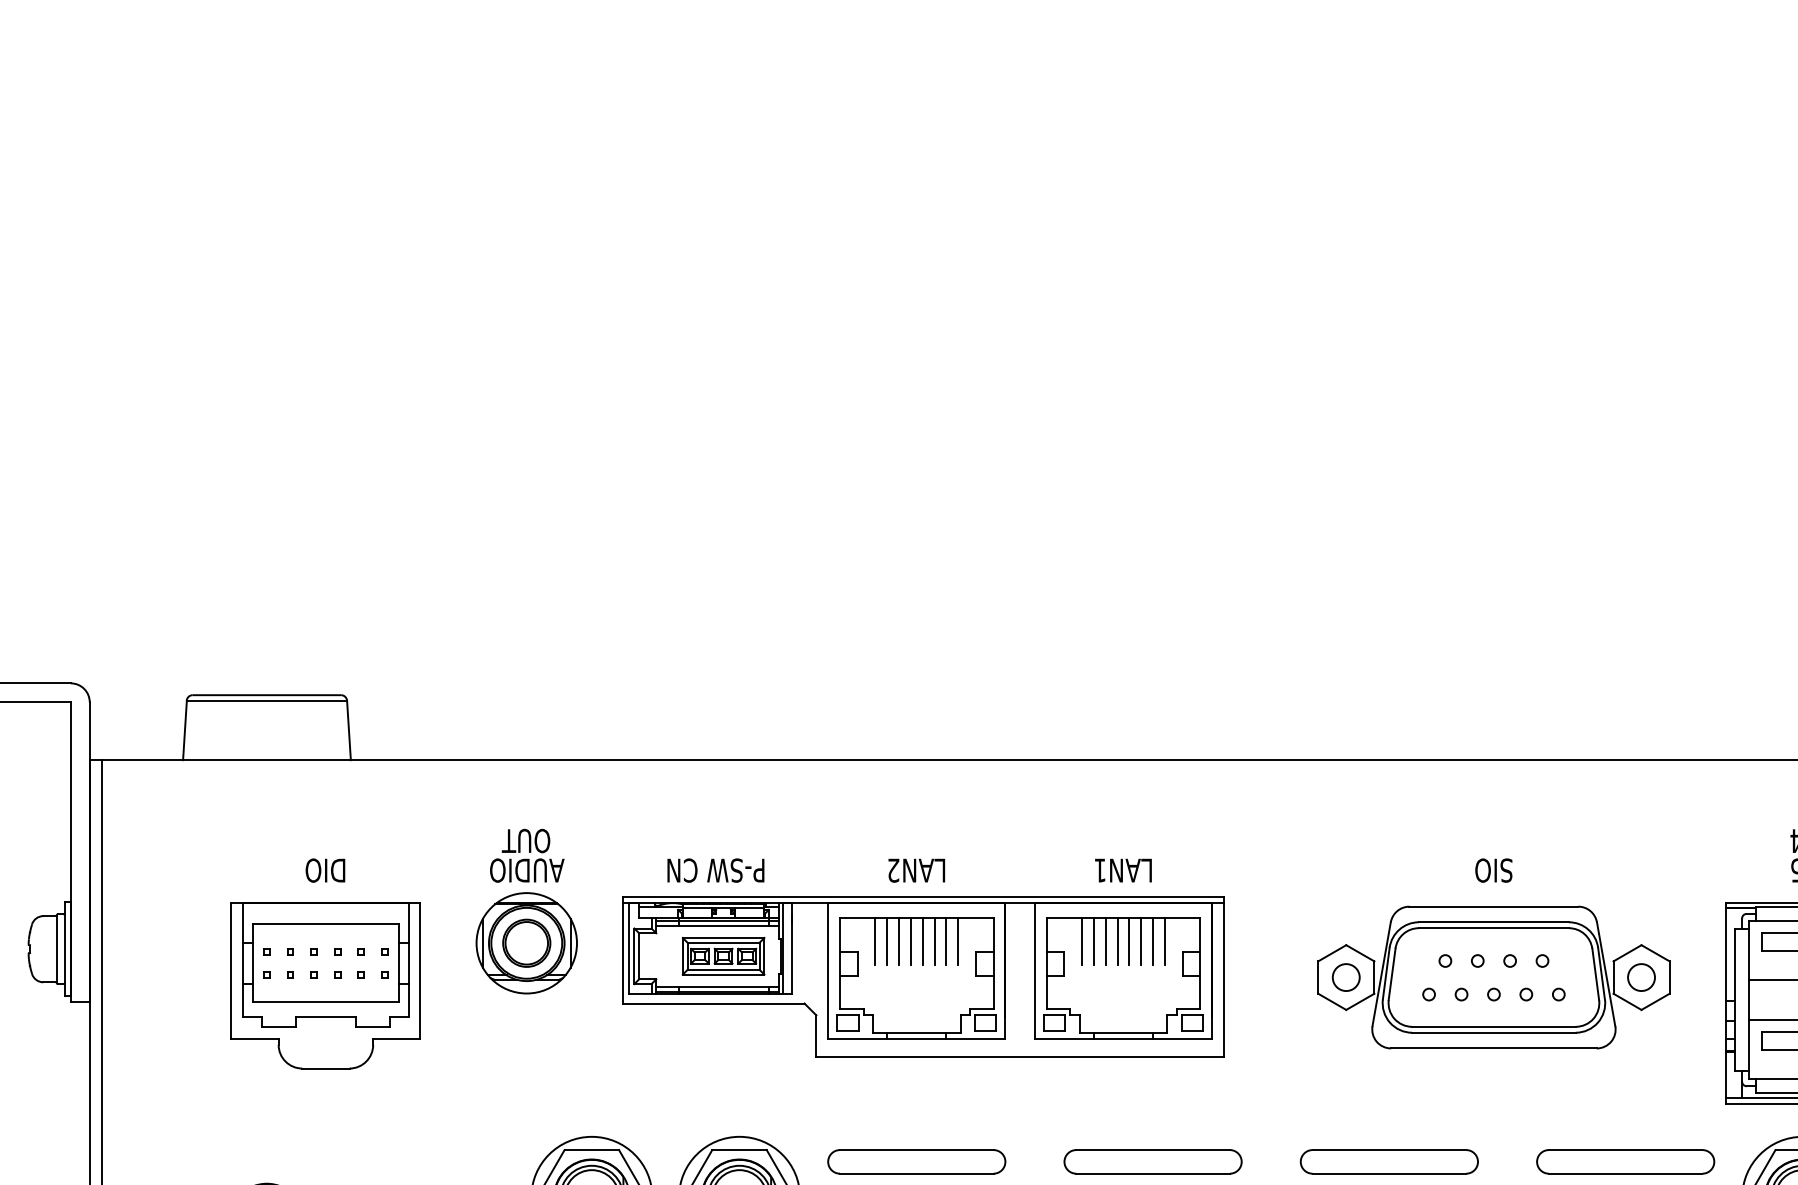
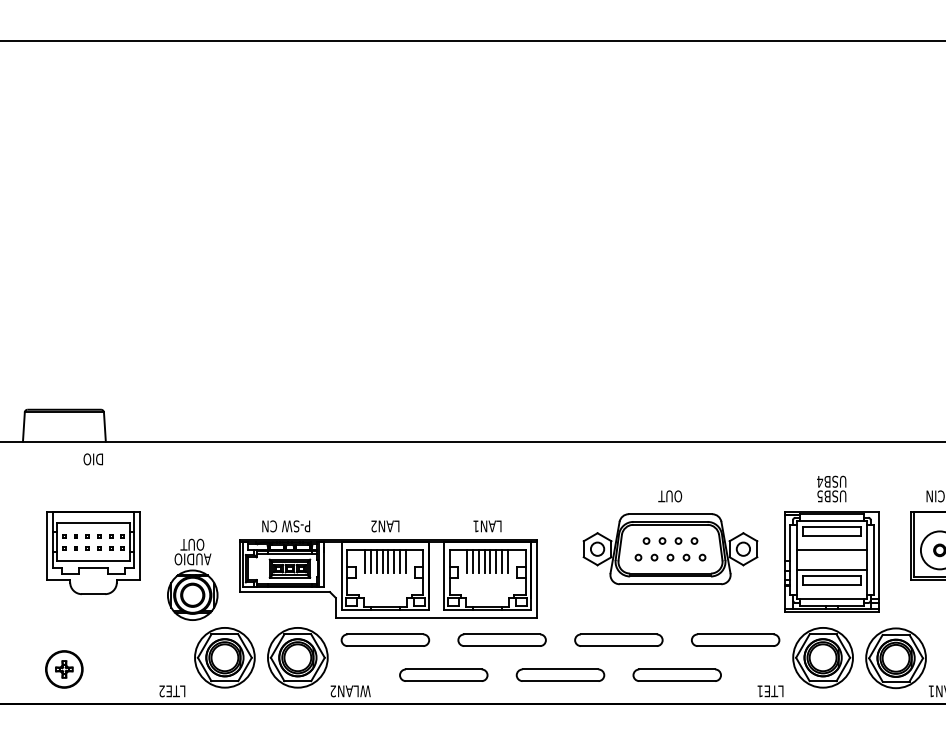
text: (323, 870) -> (92, 459), moved
text: (1493, 870) -> (670, 496), SIO -> OUT
part: (526, 911) -> (192, 579), moved
part: (923, 957) -> (388, 569), moved

